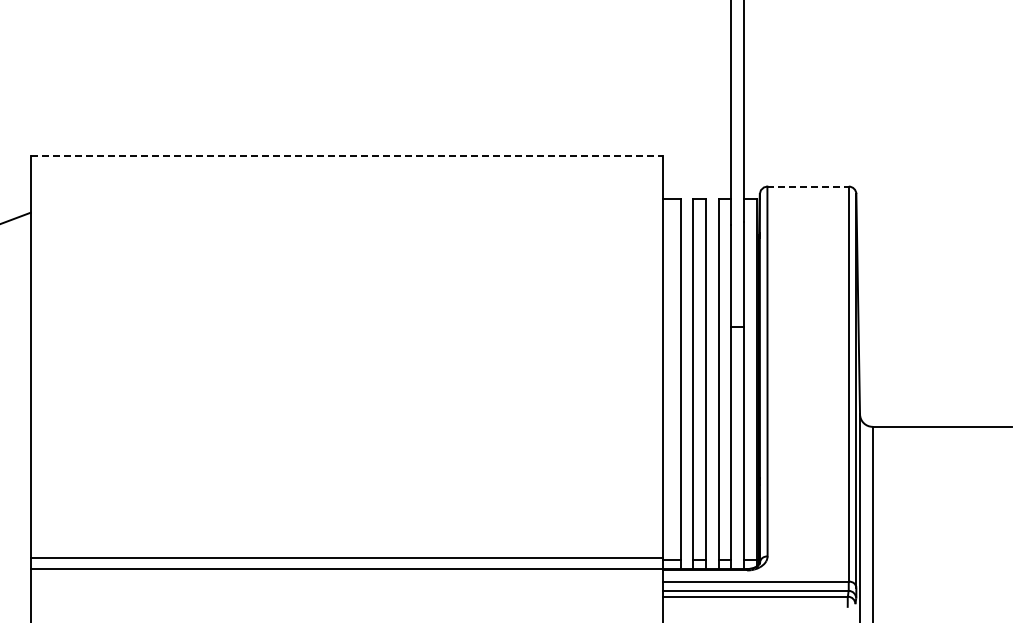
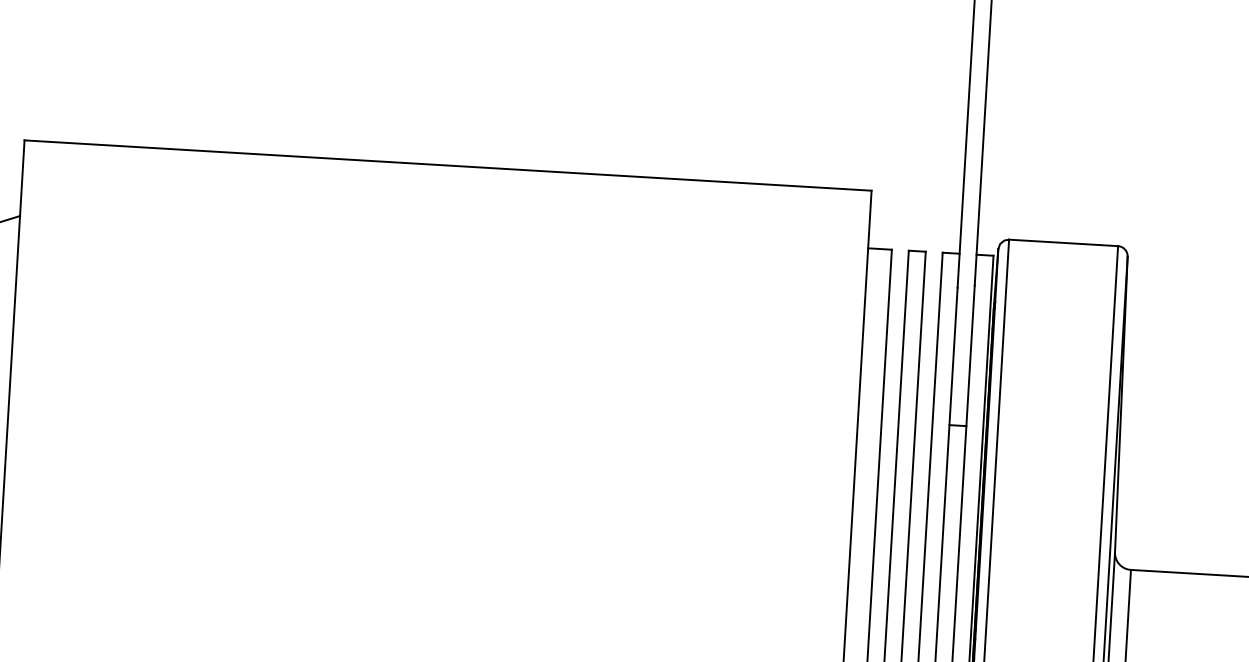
line: (347, 156) -> (448, 165), dashed -> solid
line: (808, 186) -> (1064, 242), dashed -> solid

